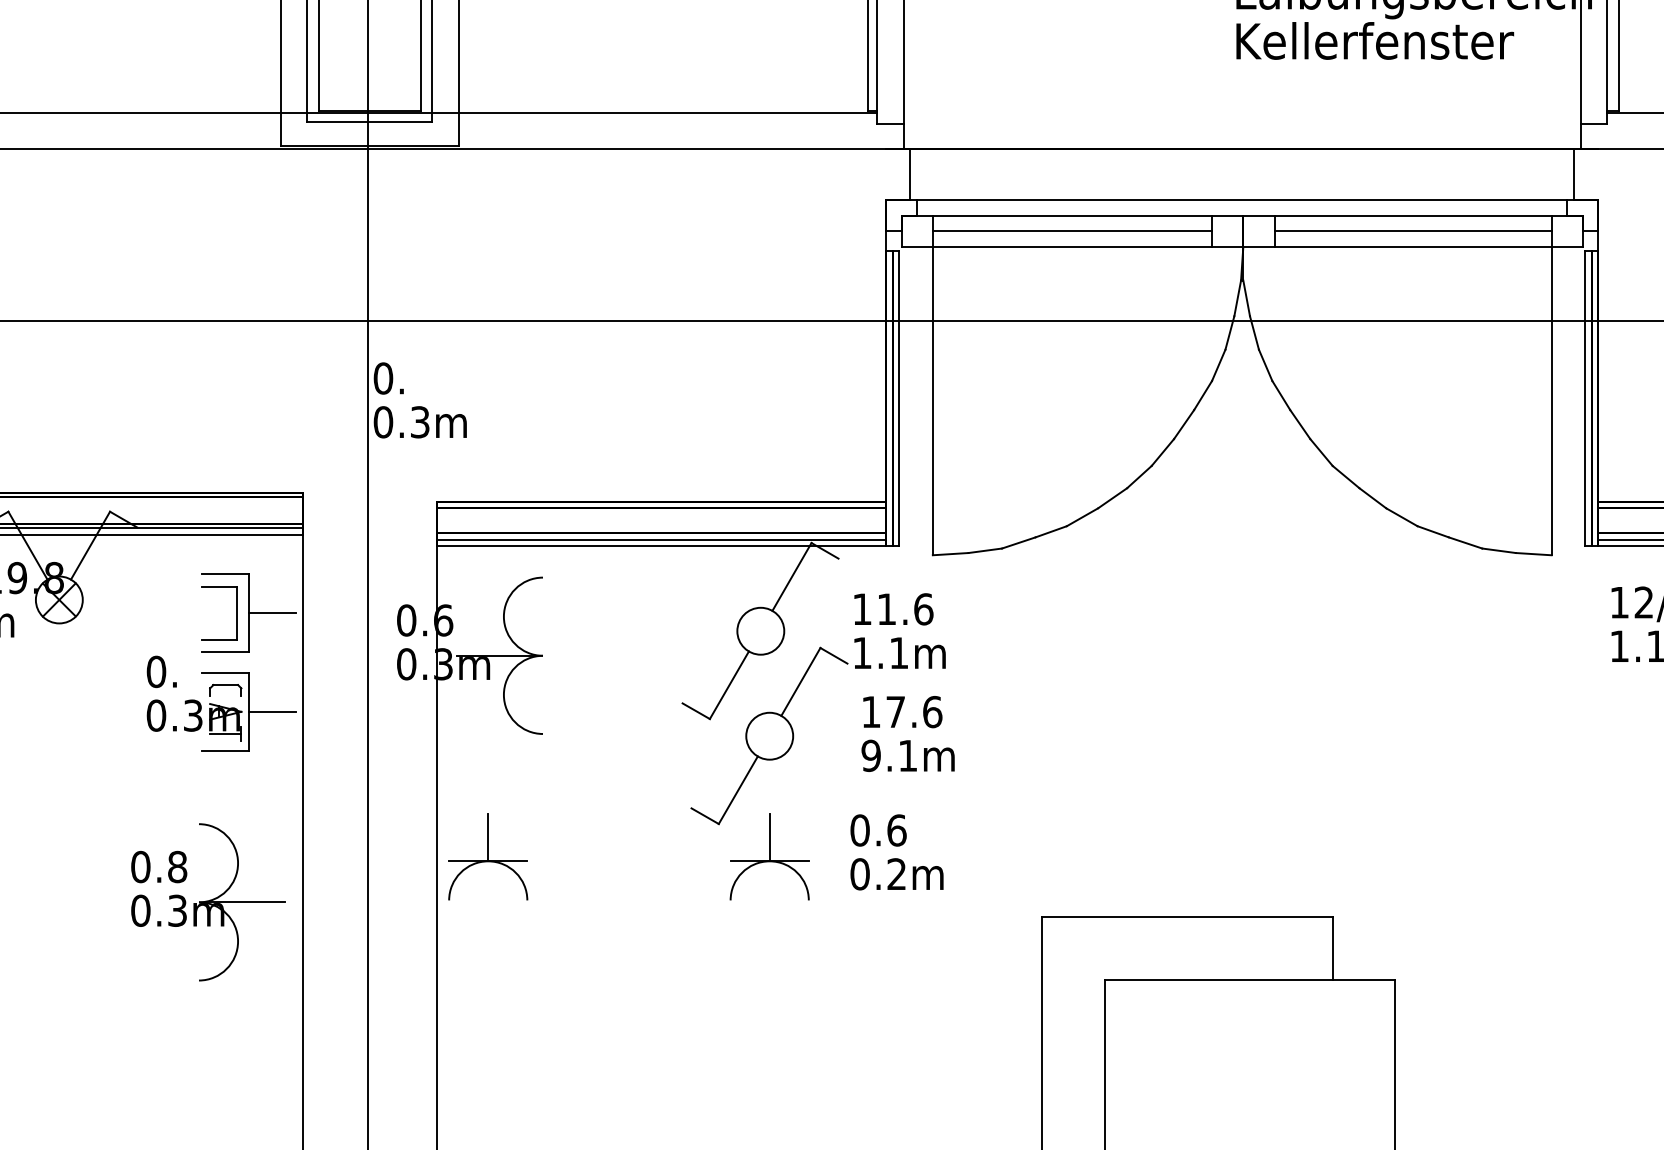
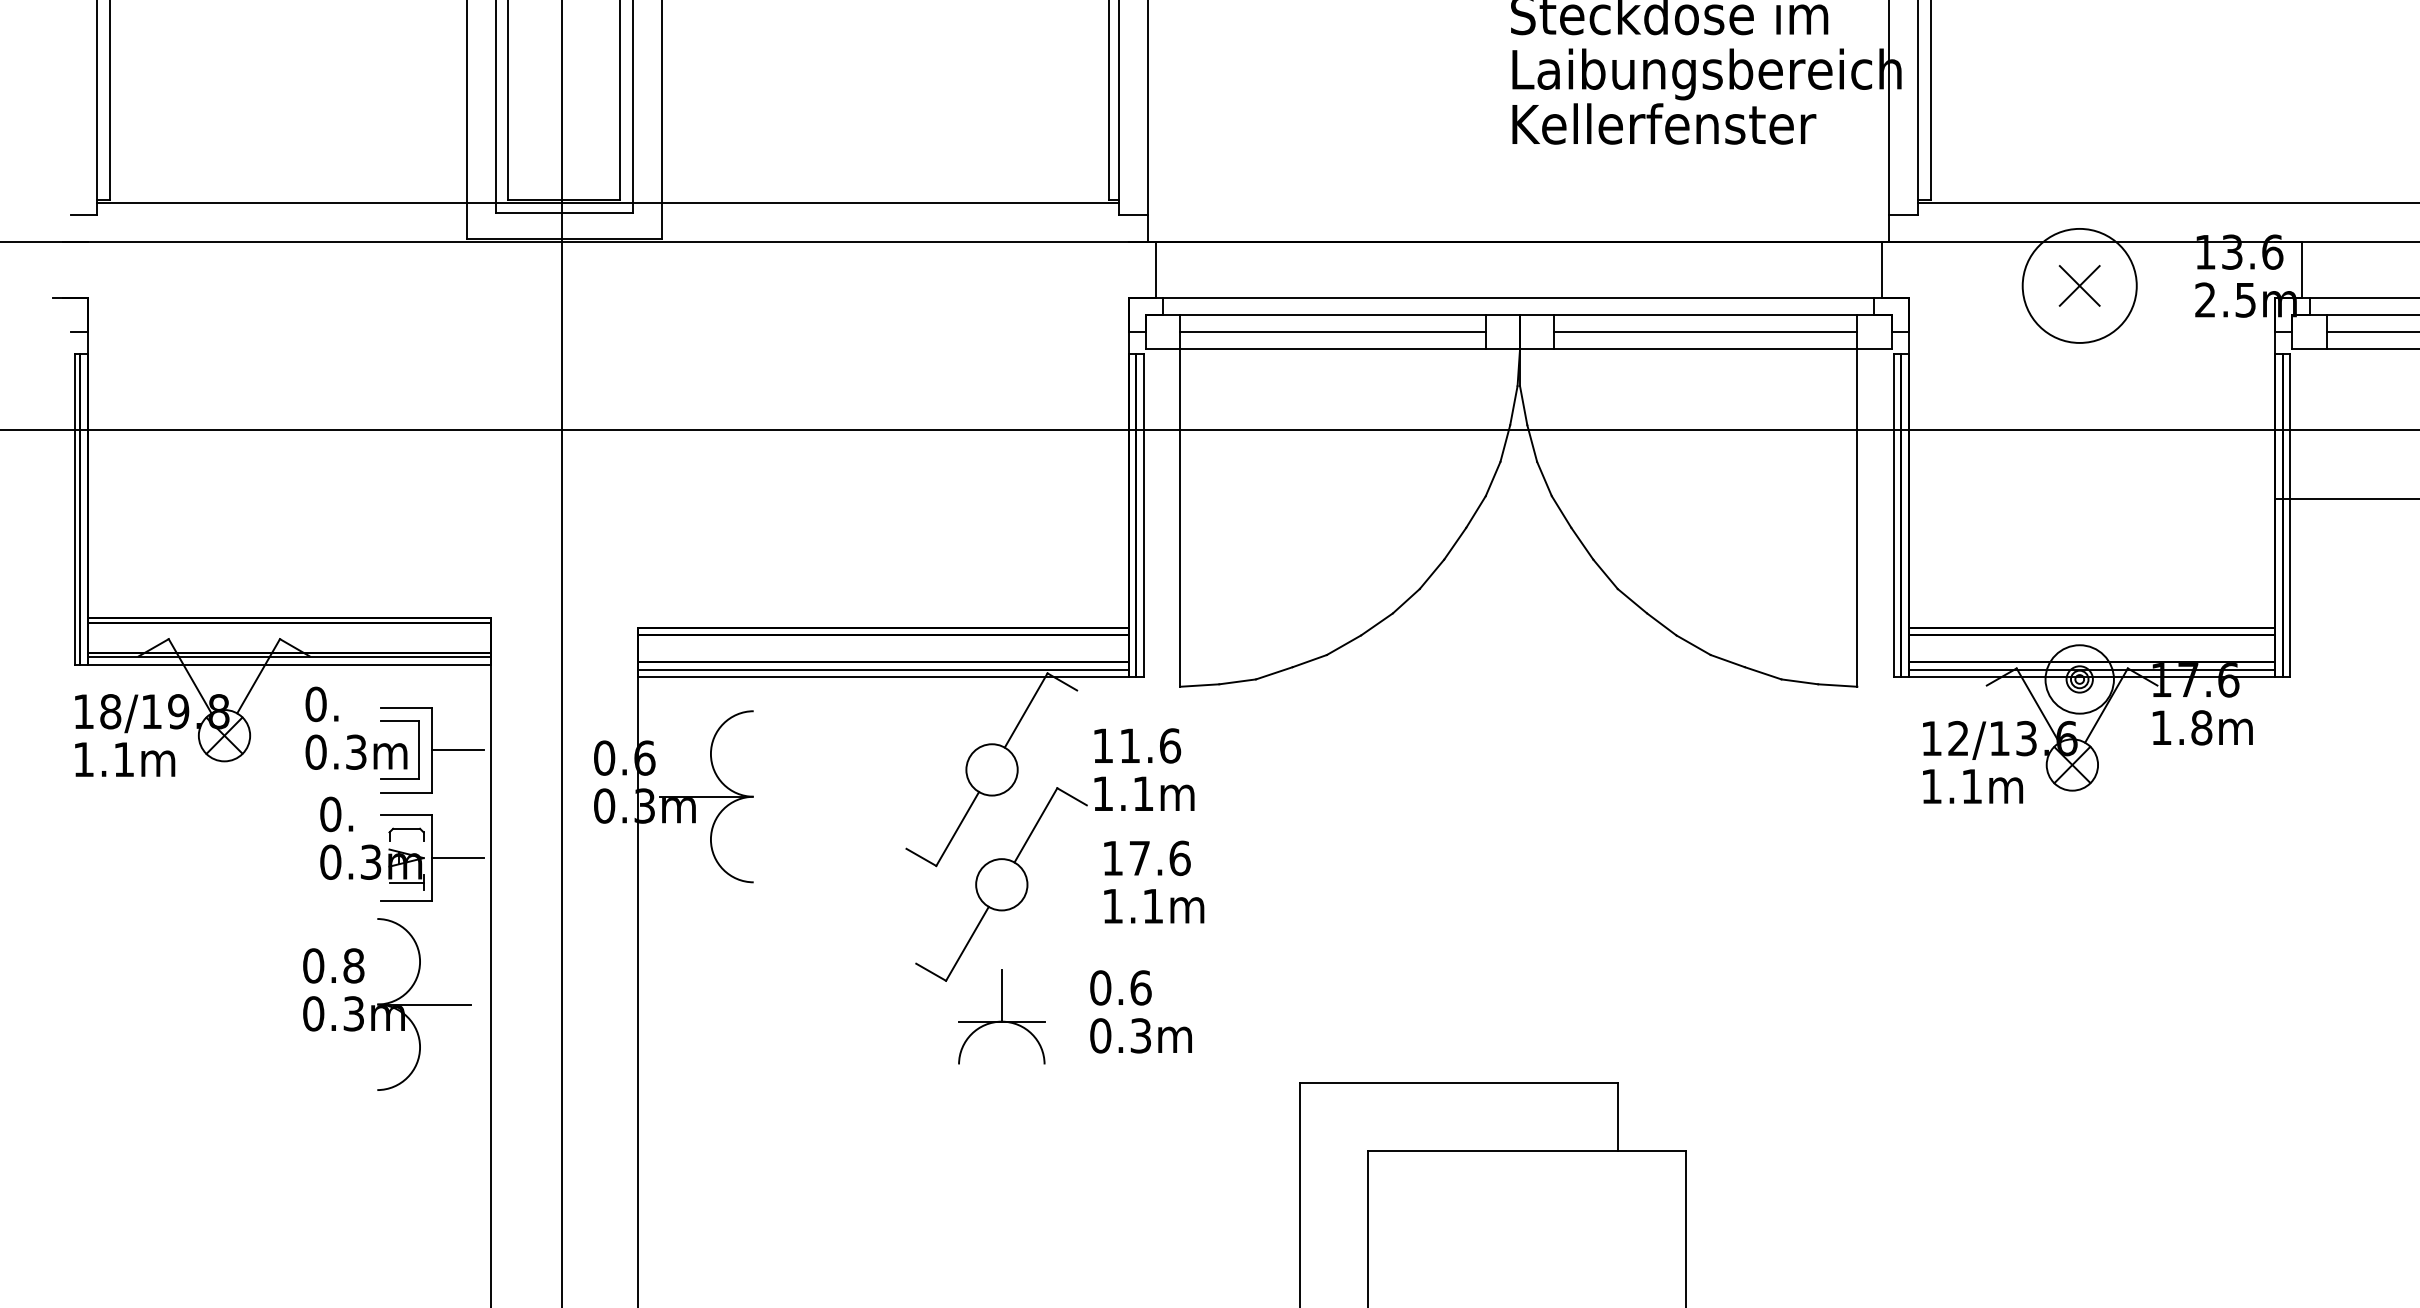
text: (420, 399) -> (356, 727), moved
text: (870, 755) -> (1112, 905), 9.1m -> 1.1m
part: (487, 856) -> (693, 1016), removed
text: (896, 873) -> (1140, 1035), 0.2m -> 0.3m
part: (208, 902) -> (387, 1004), moved

